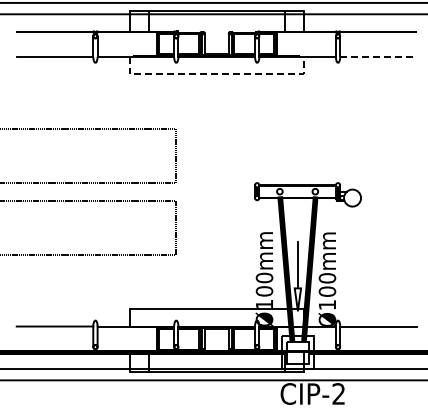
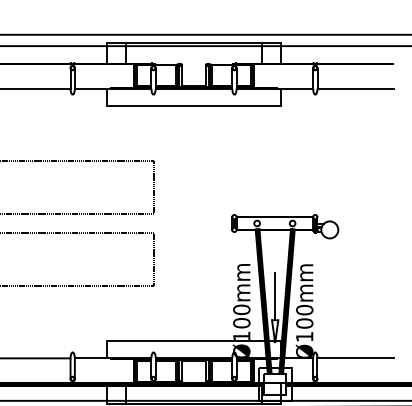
line: (379, 56) -> (356, 88), dashed -> solid
line: (217, 74) -> (194, 106), dashed -> solid

